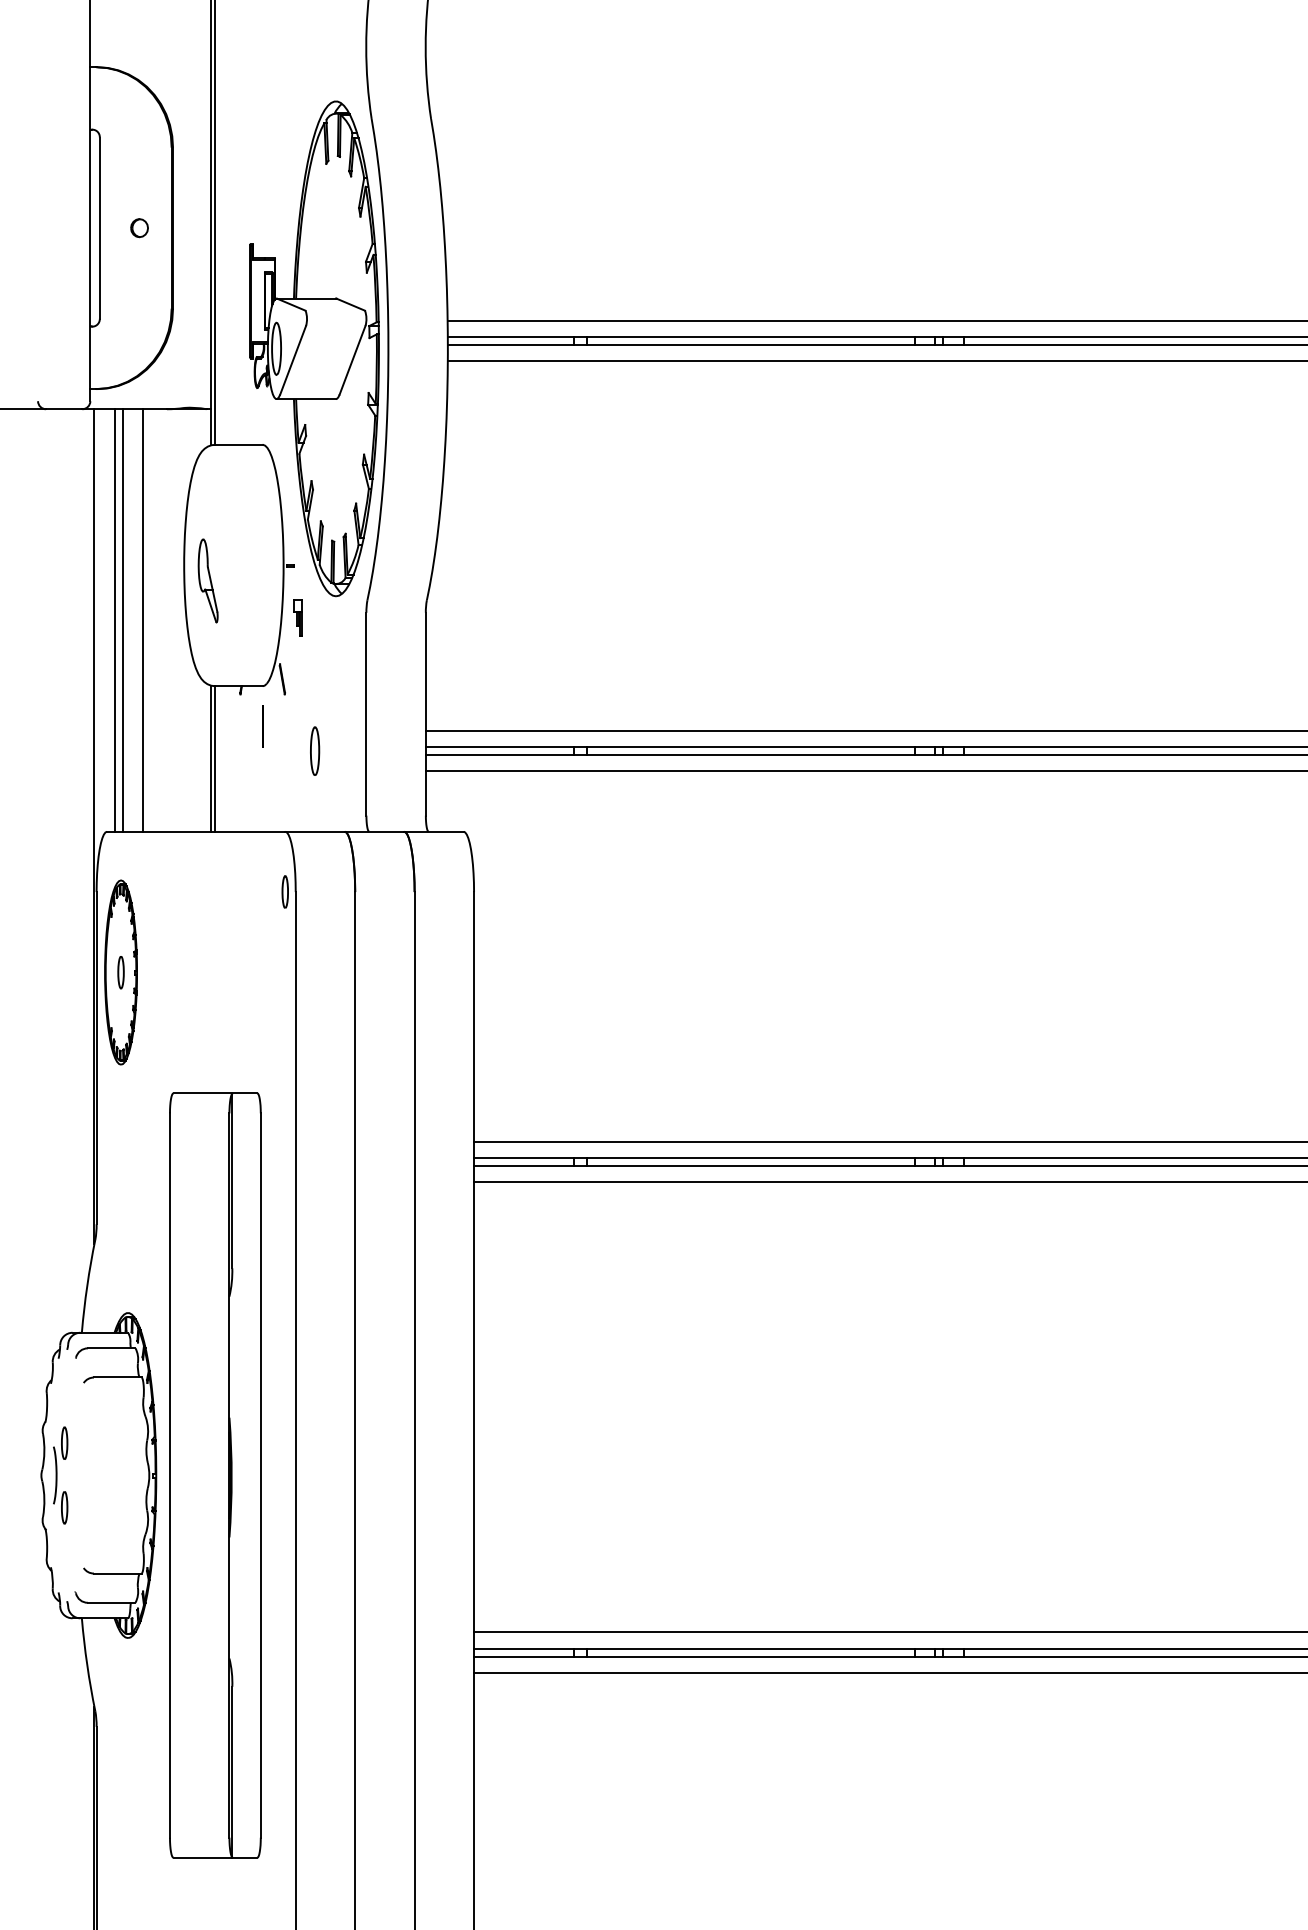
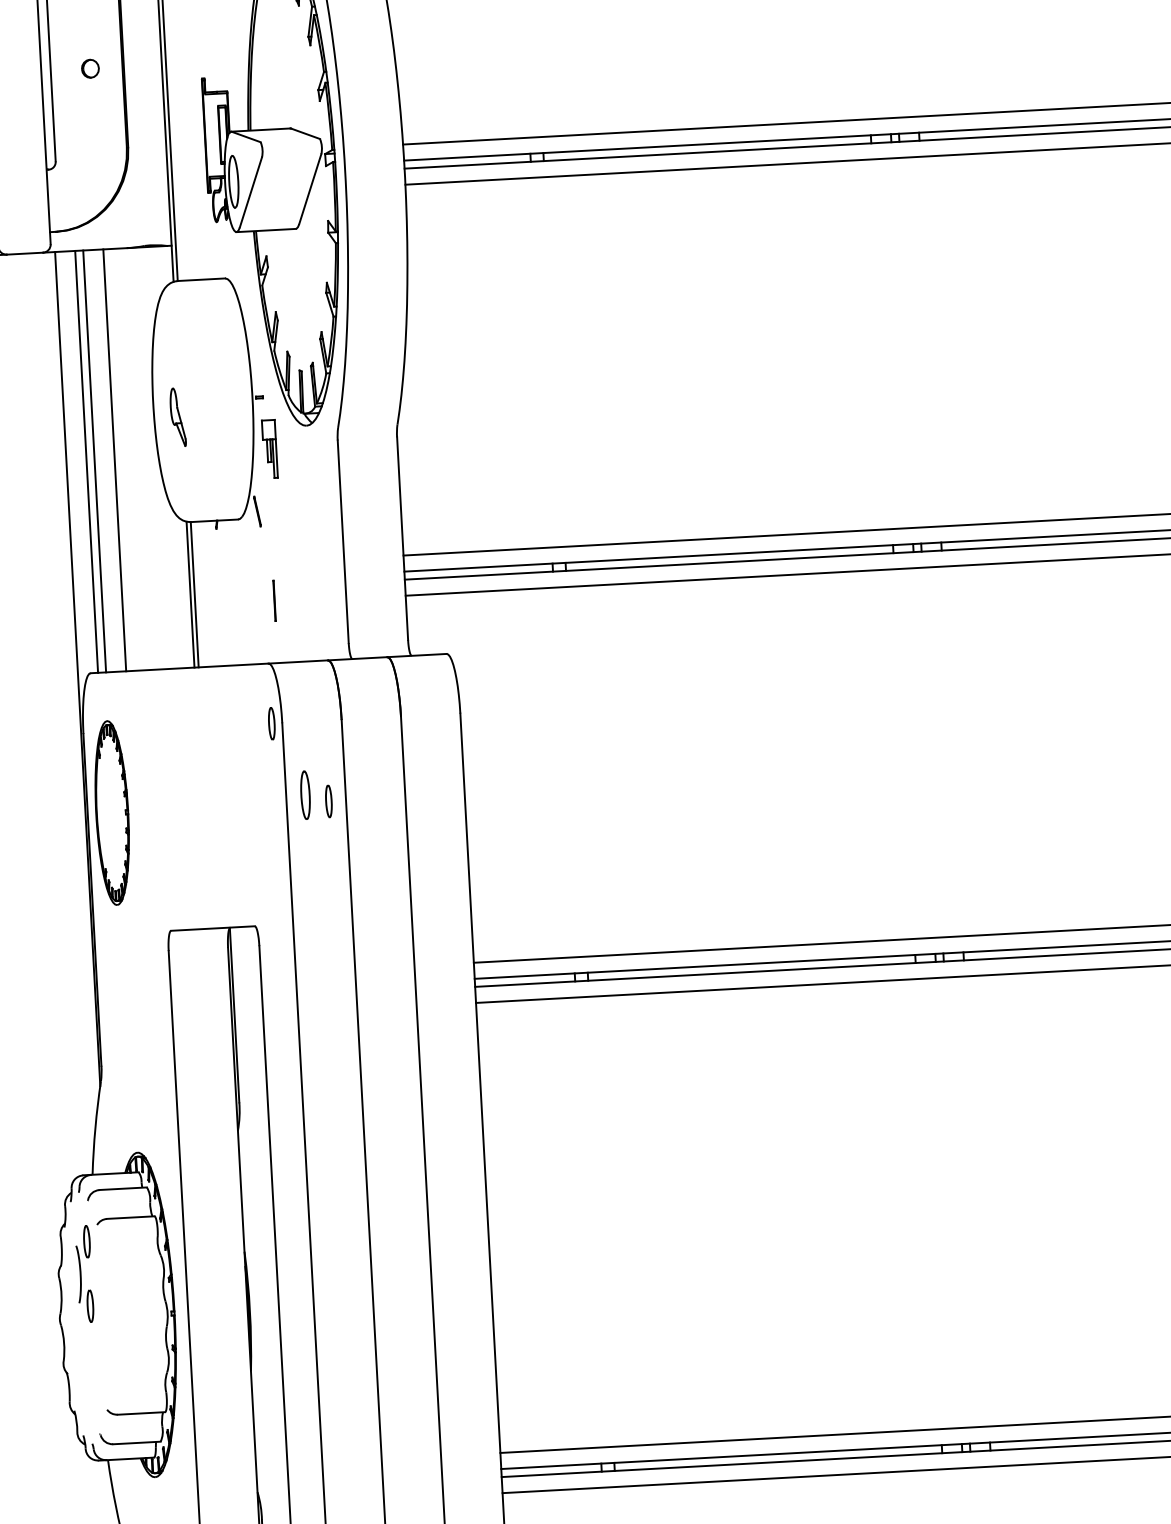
part: (207, 580) -> (177, 416), size x0.7
part: (297, 617) -> (269, 449), size x1.6
line: (262, 726) -> (274, 600), moved
part: (315, 750) -> (305, 794), moved
part: (120, 972) -> (328, 801), moved
part: (60, 1475) -> (84, 1274), moved

